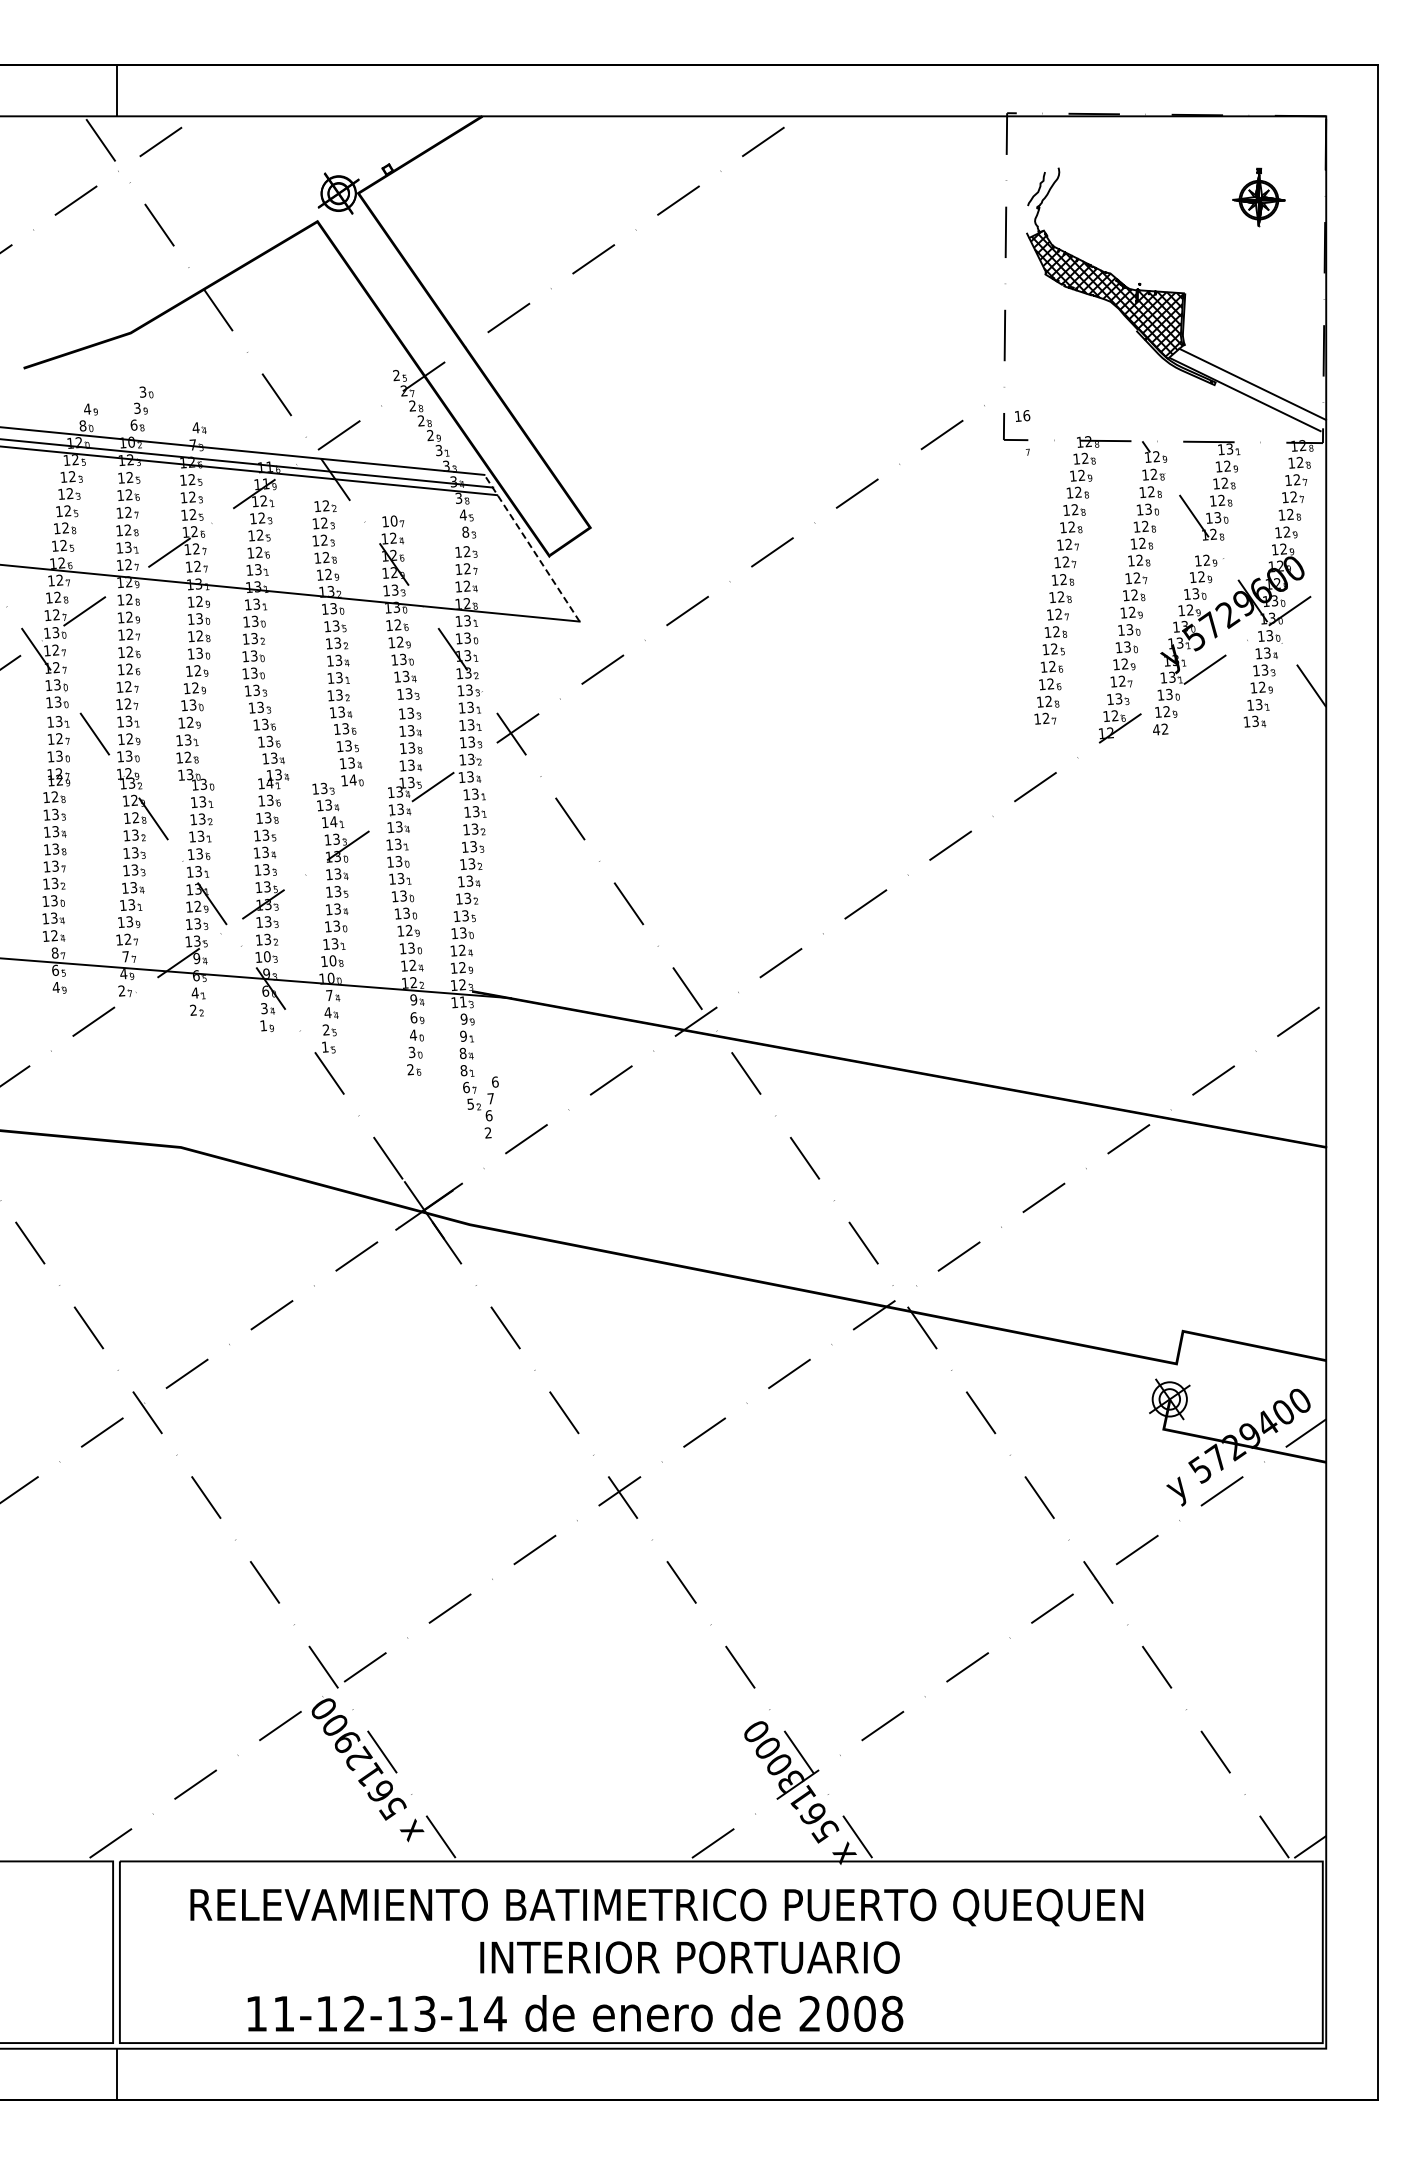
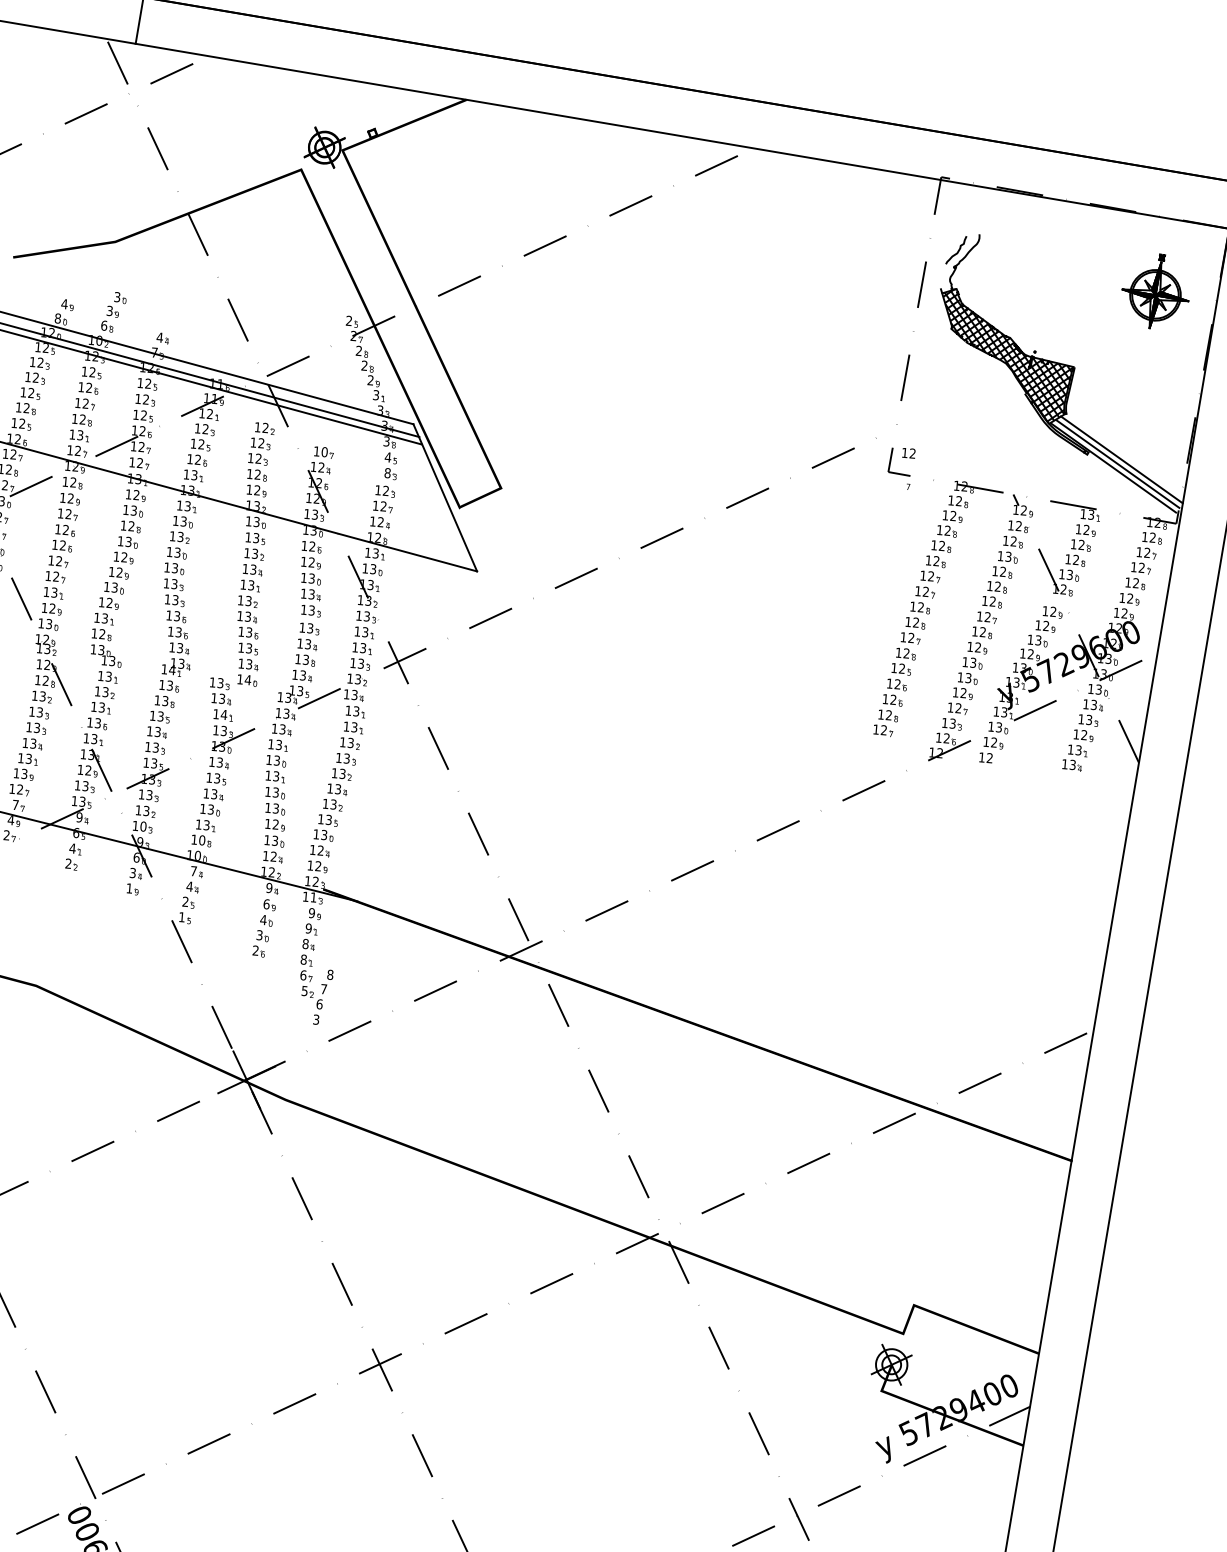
part: (1258, 197) -> (1155, 291), size x1.43
line: (1248, 389) -> (1117, 463), added
text: (1026, 415) -> (912, 453), 16 -> 12
line: (531, 547) -> (444, 497), dashed -> solid
text: (1156, 729) -> (982, 757), 42 -> 12
text: (495, 1081) -> (330, 974), 6 -> 8
text: (487, 1133) -> (315, 1020), 2 -> 3

